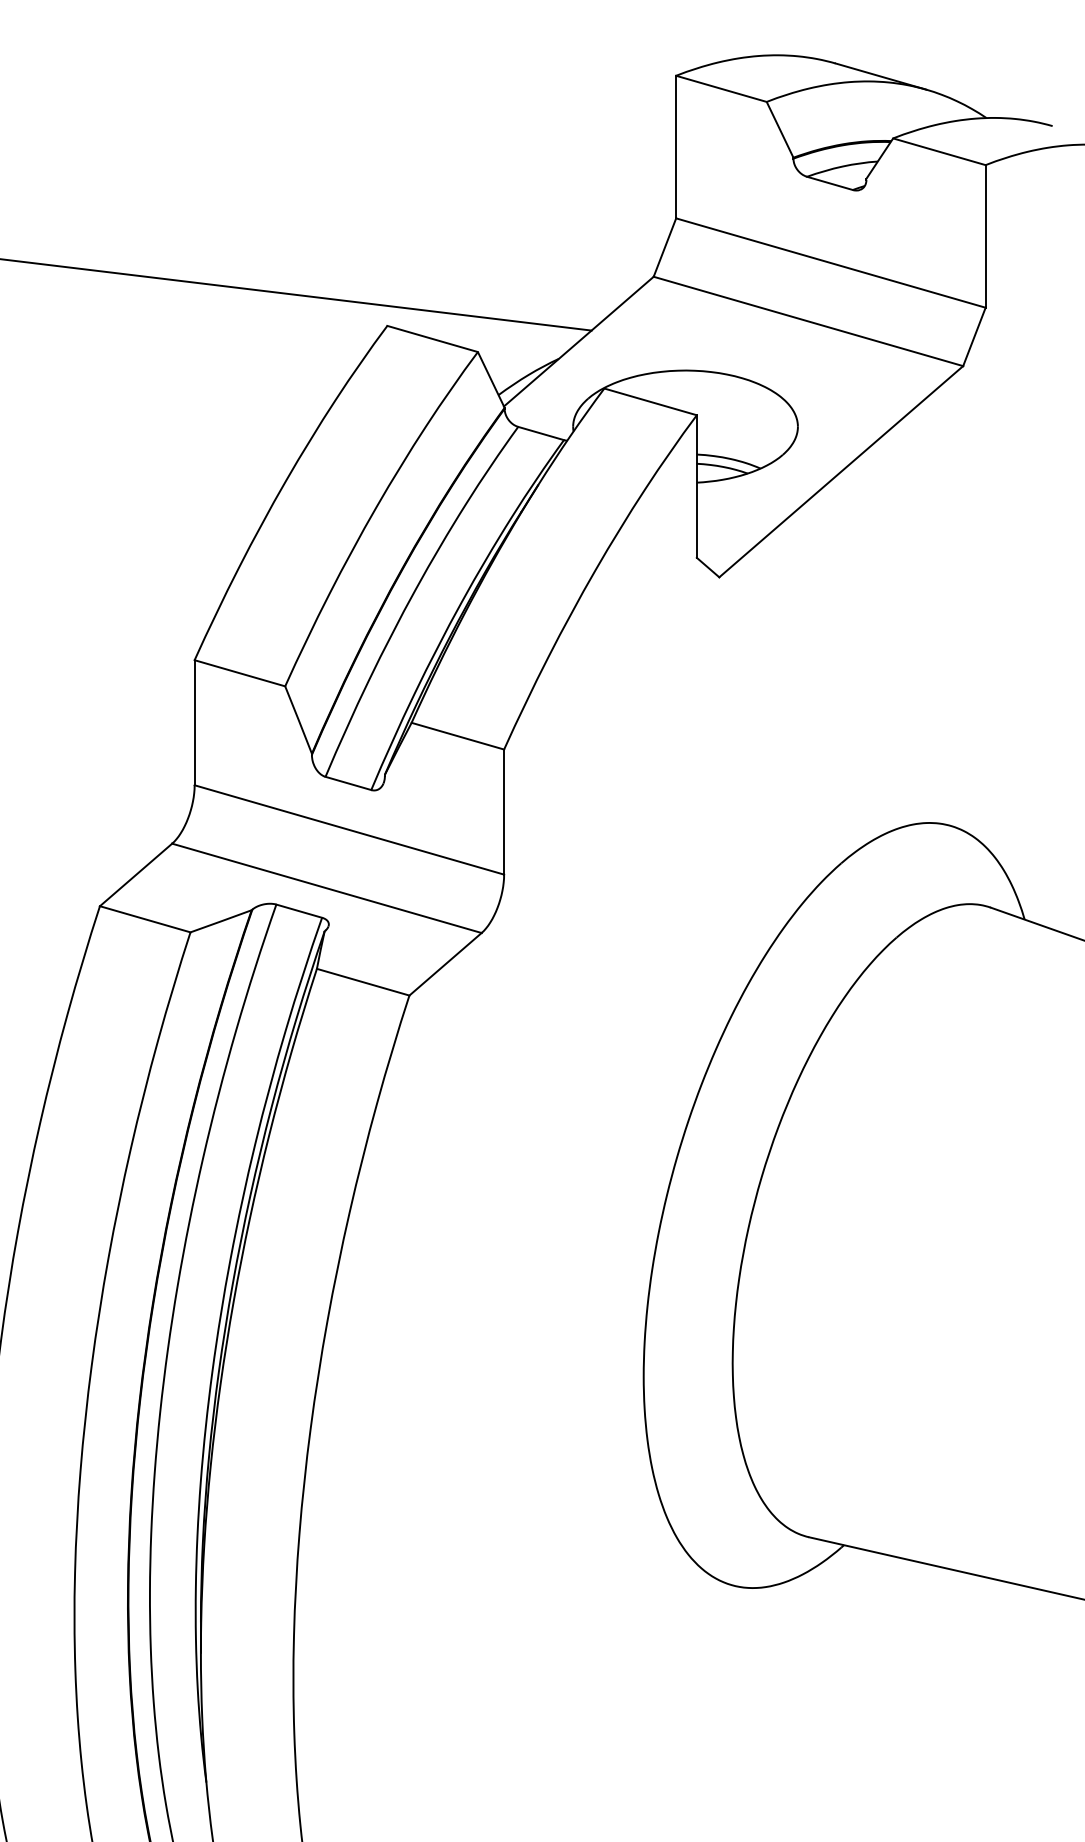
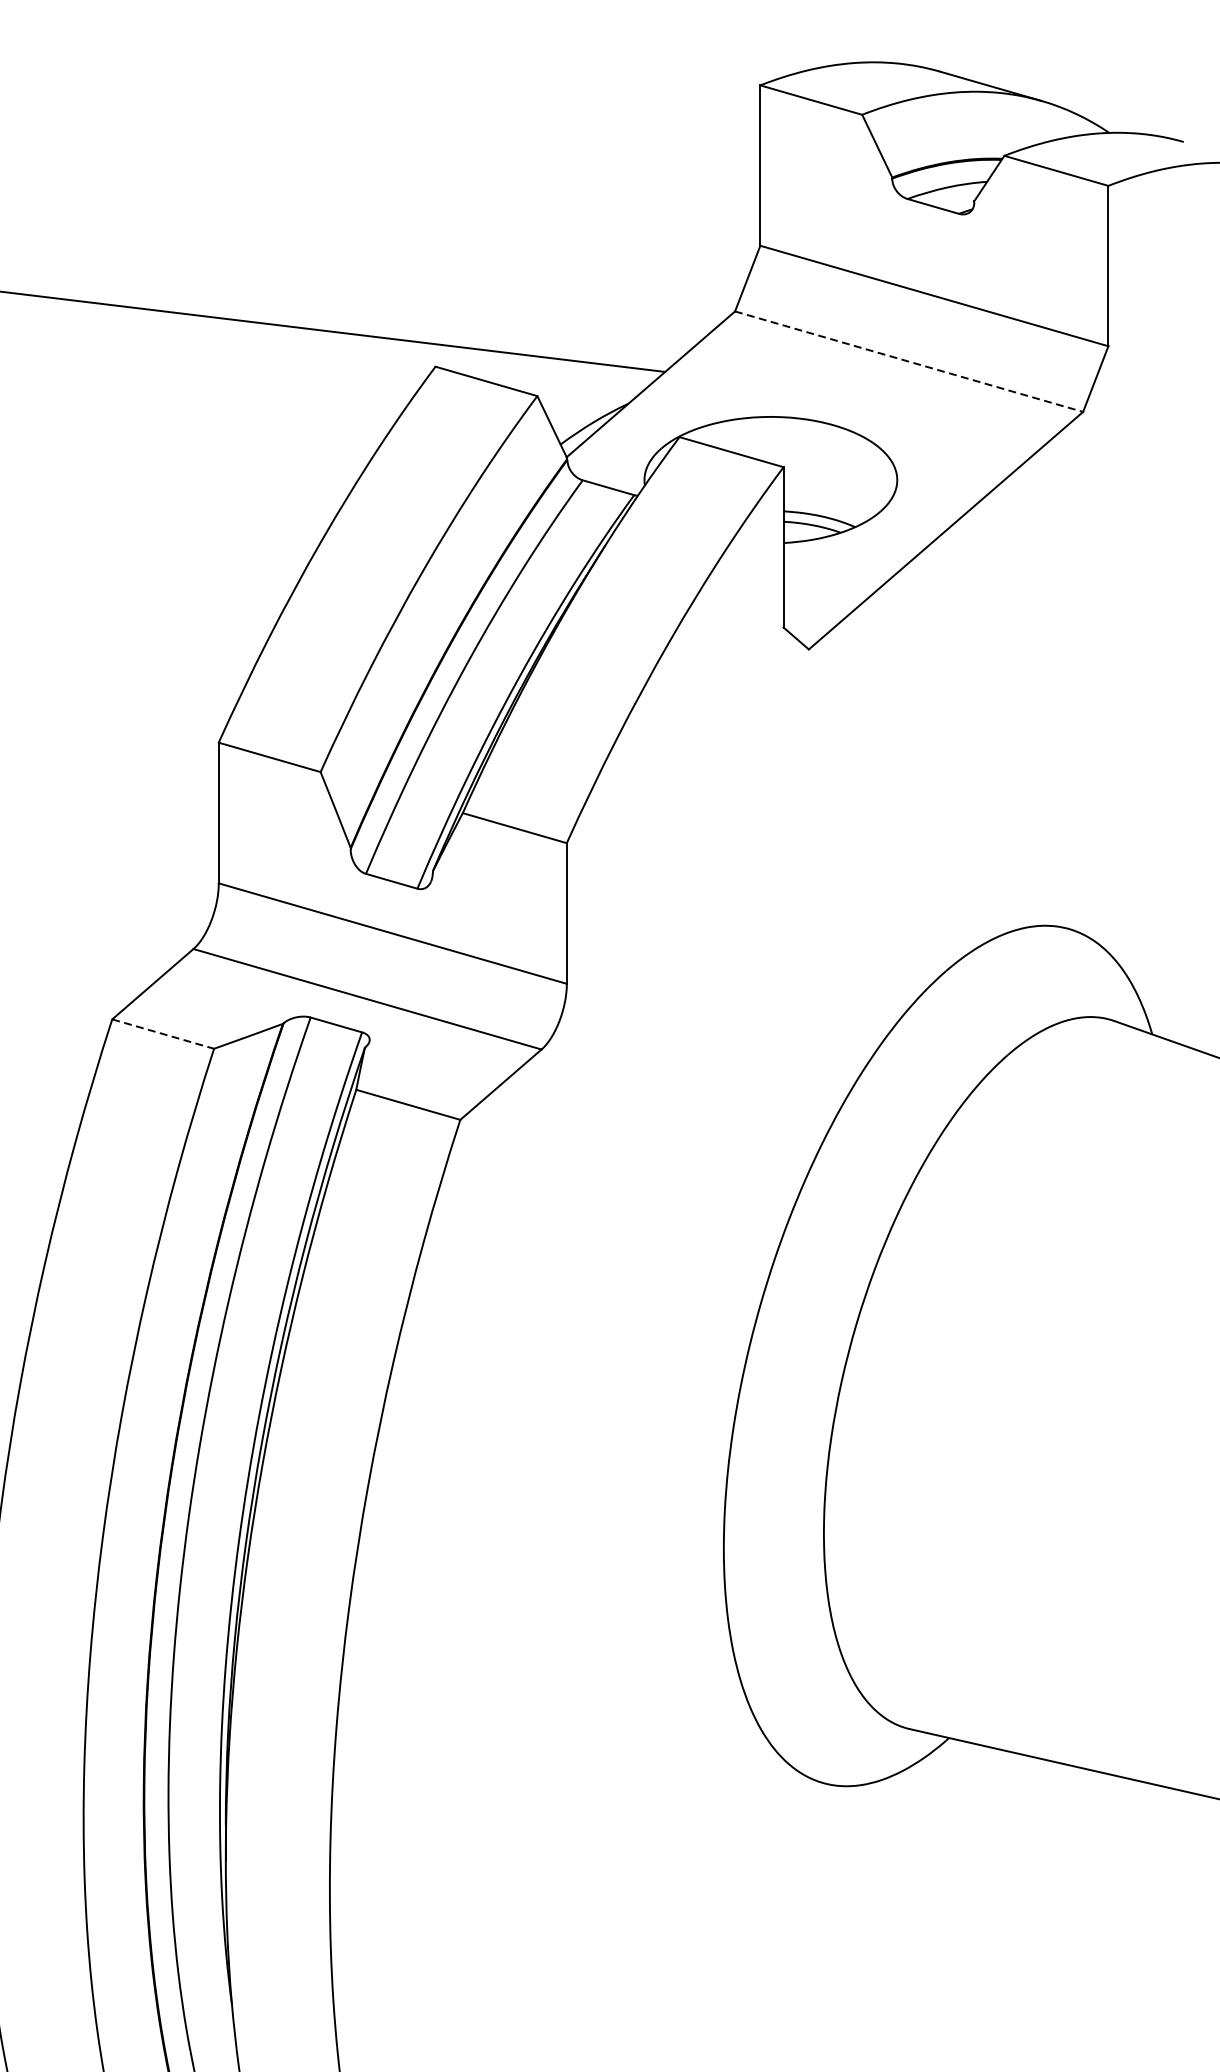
line: (808, 321) -> (909, 361), solid -> dashed
line: (145, 919) -> (163, 1034), solid -> dashed

